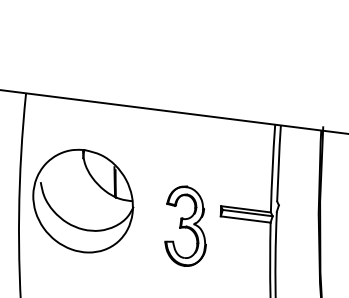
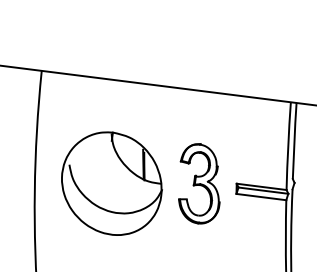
part: (83, 200) -> (112, 183), moved
part: (185, 225) -> (199, 183), moved

